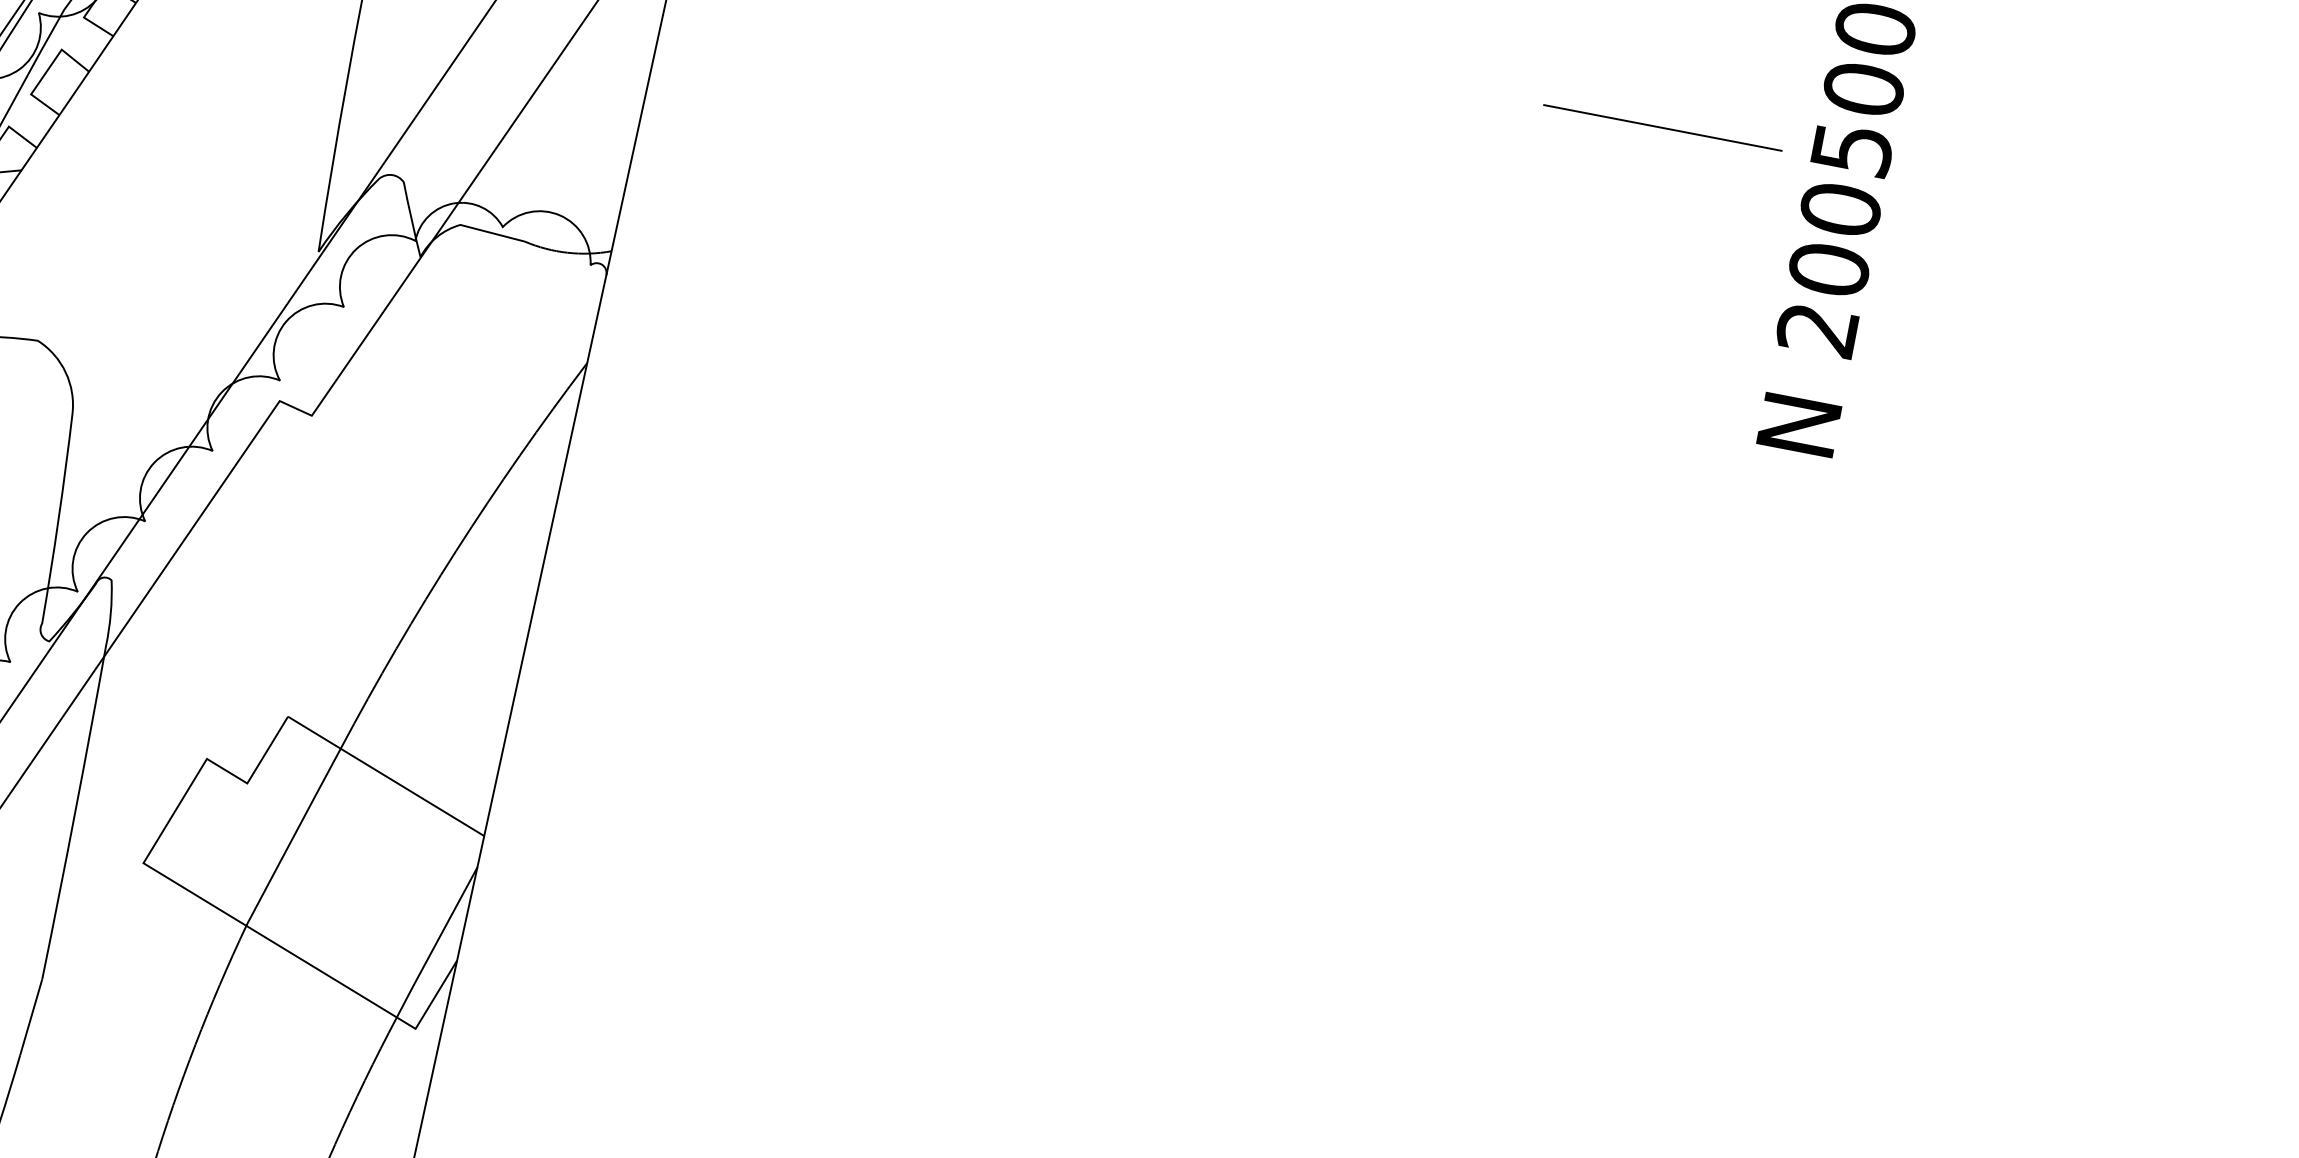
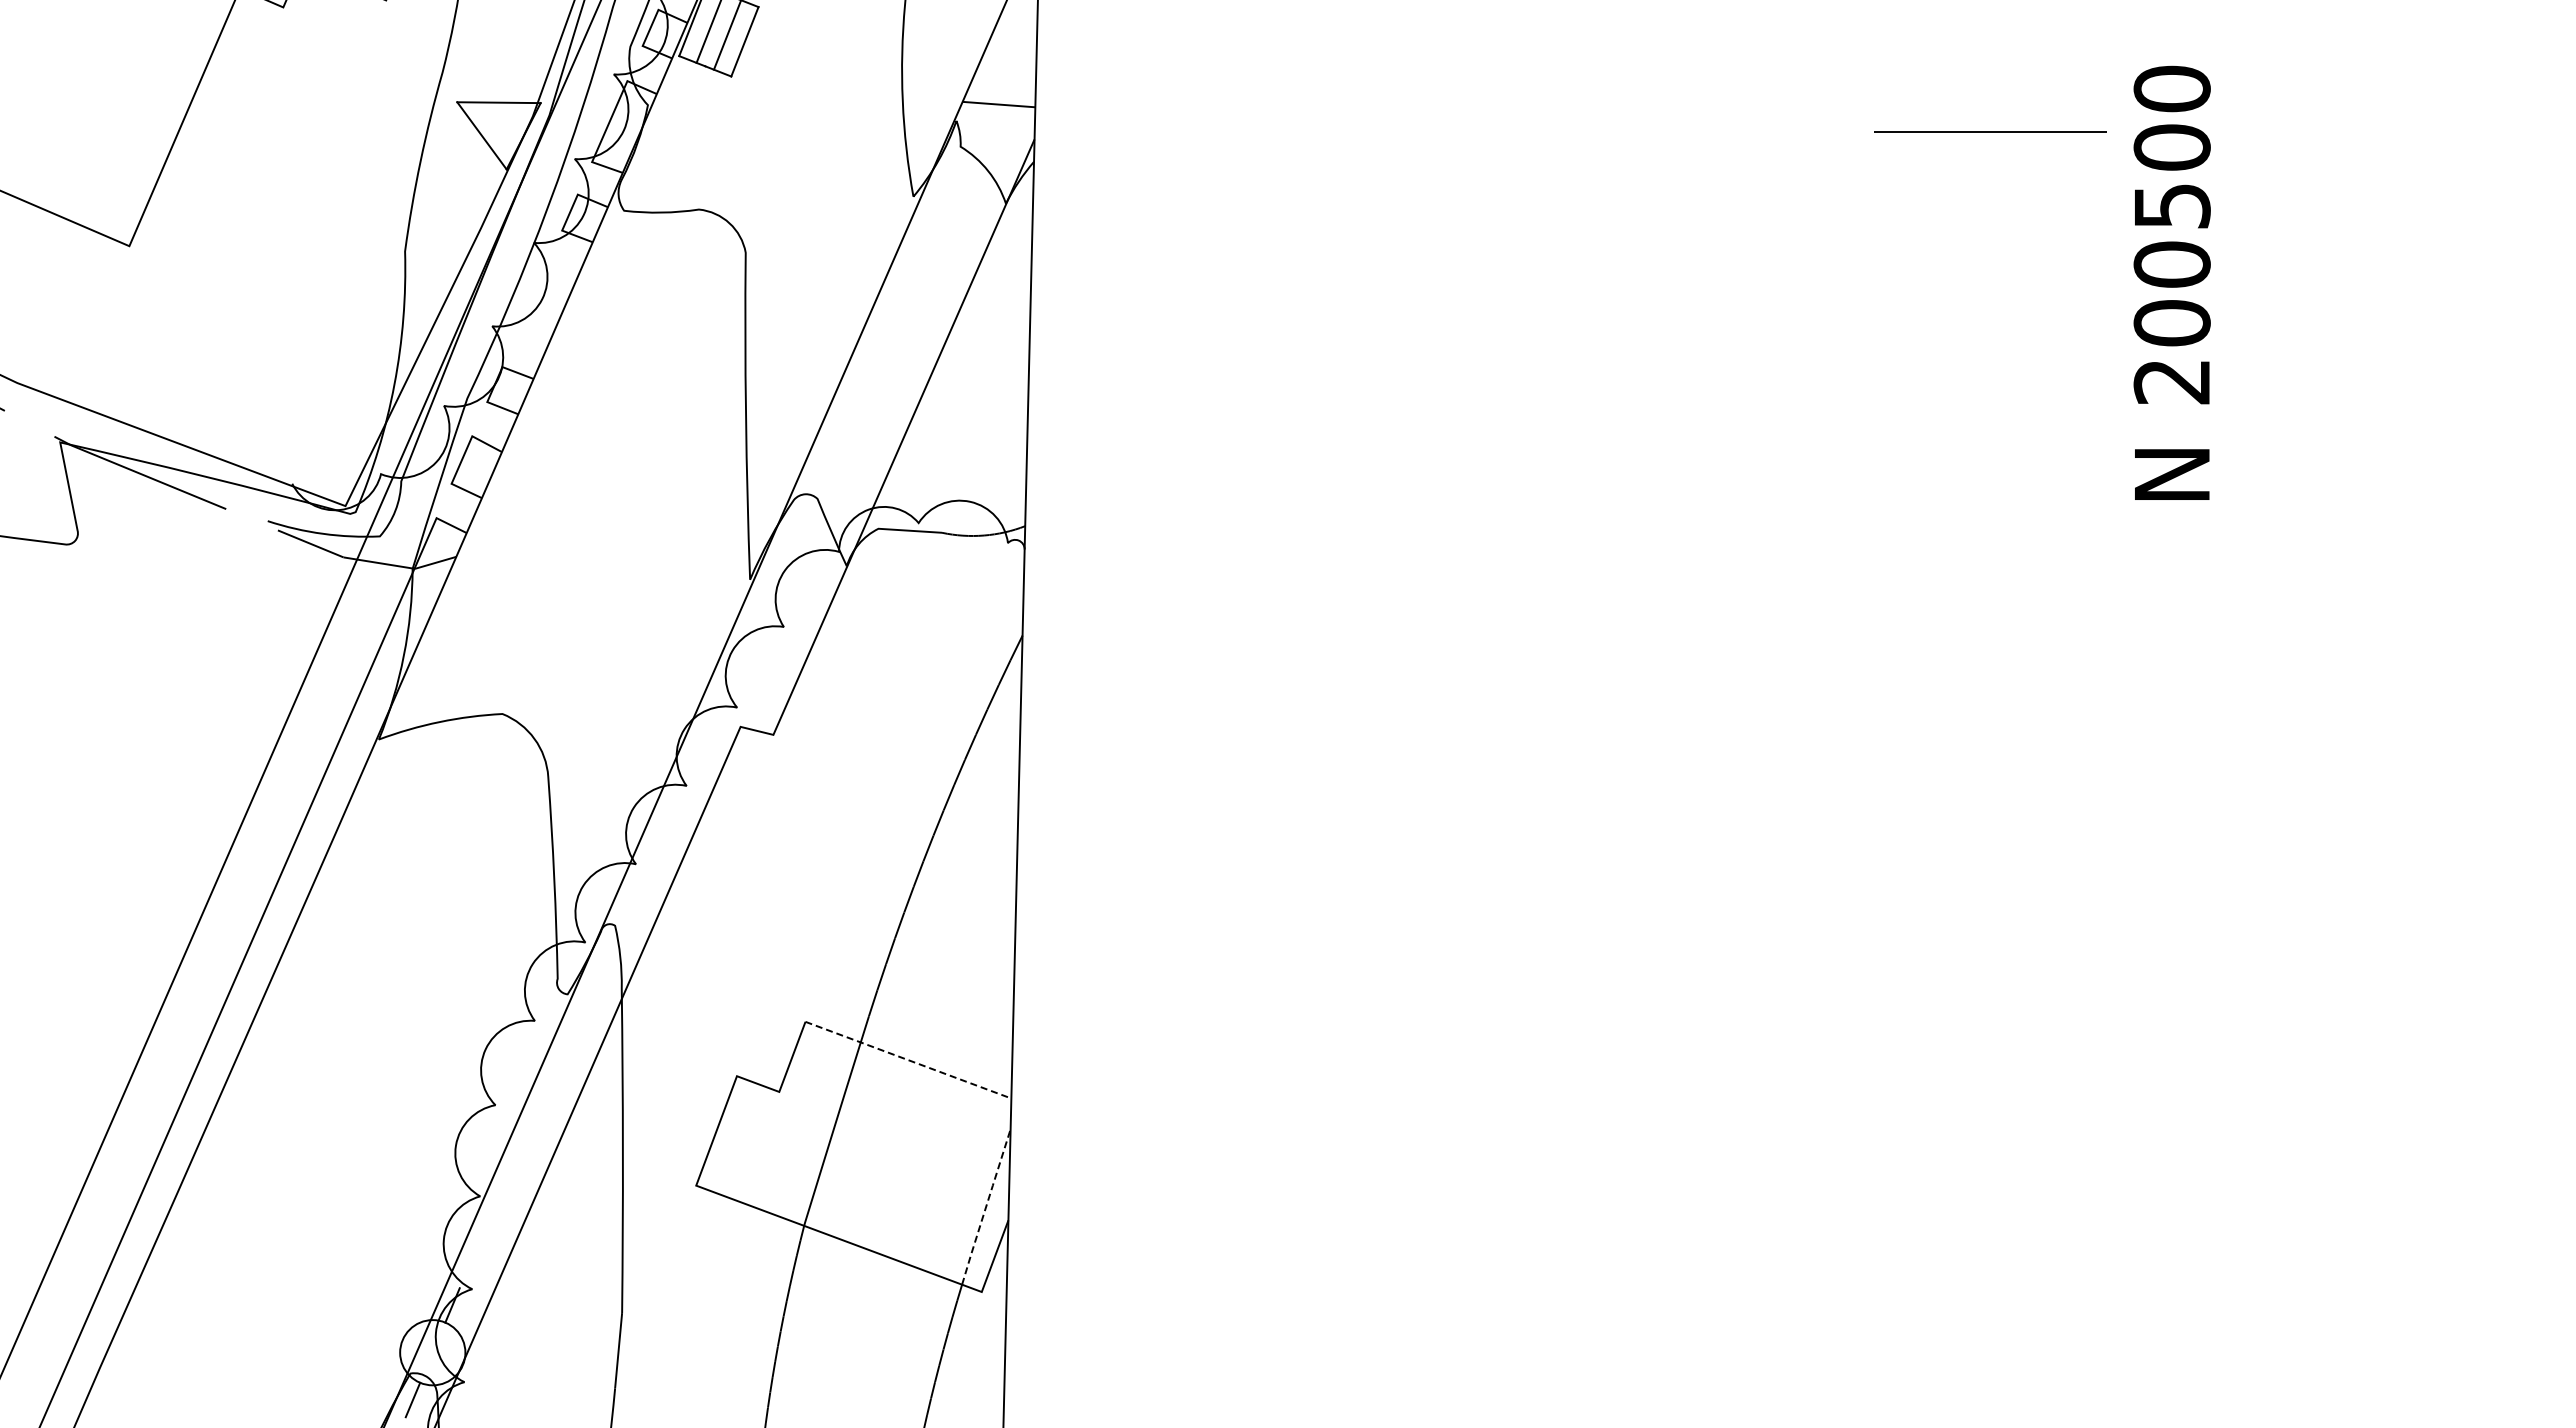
line: (1663, 127) -> (1990, 131), moved
line: (386, 776) -> (908, 1060), solid -> dashed
line: (437, 942) -> (986, 1206), solid -> dashed

